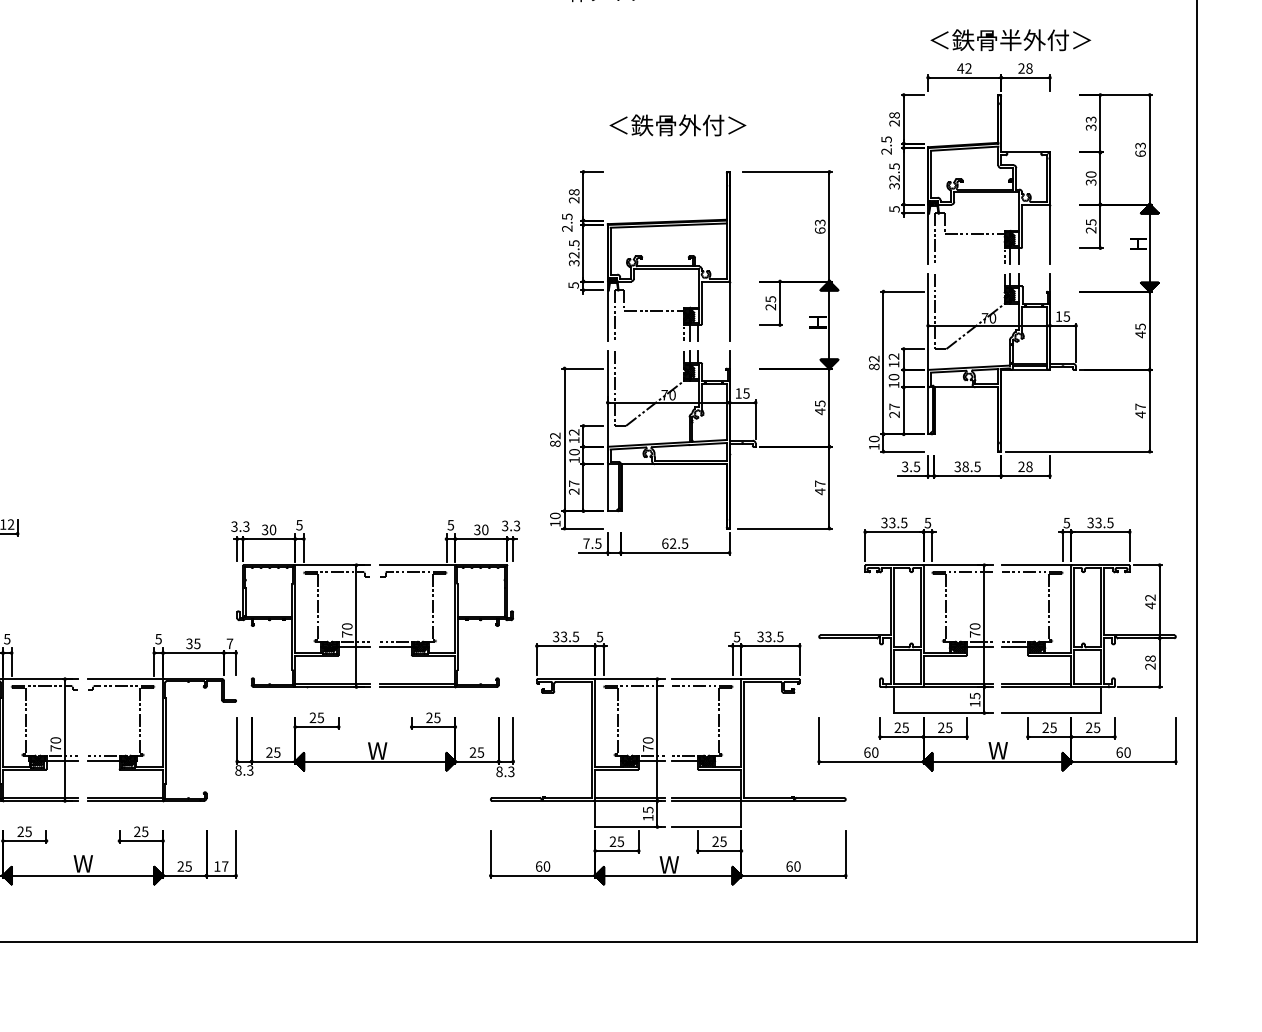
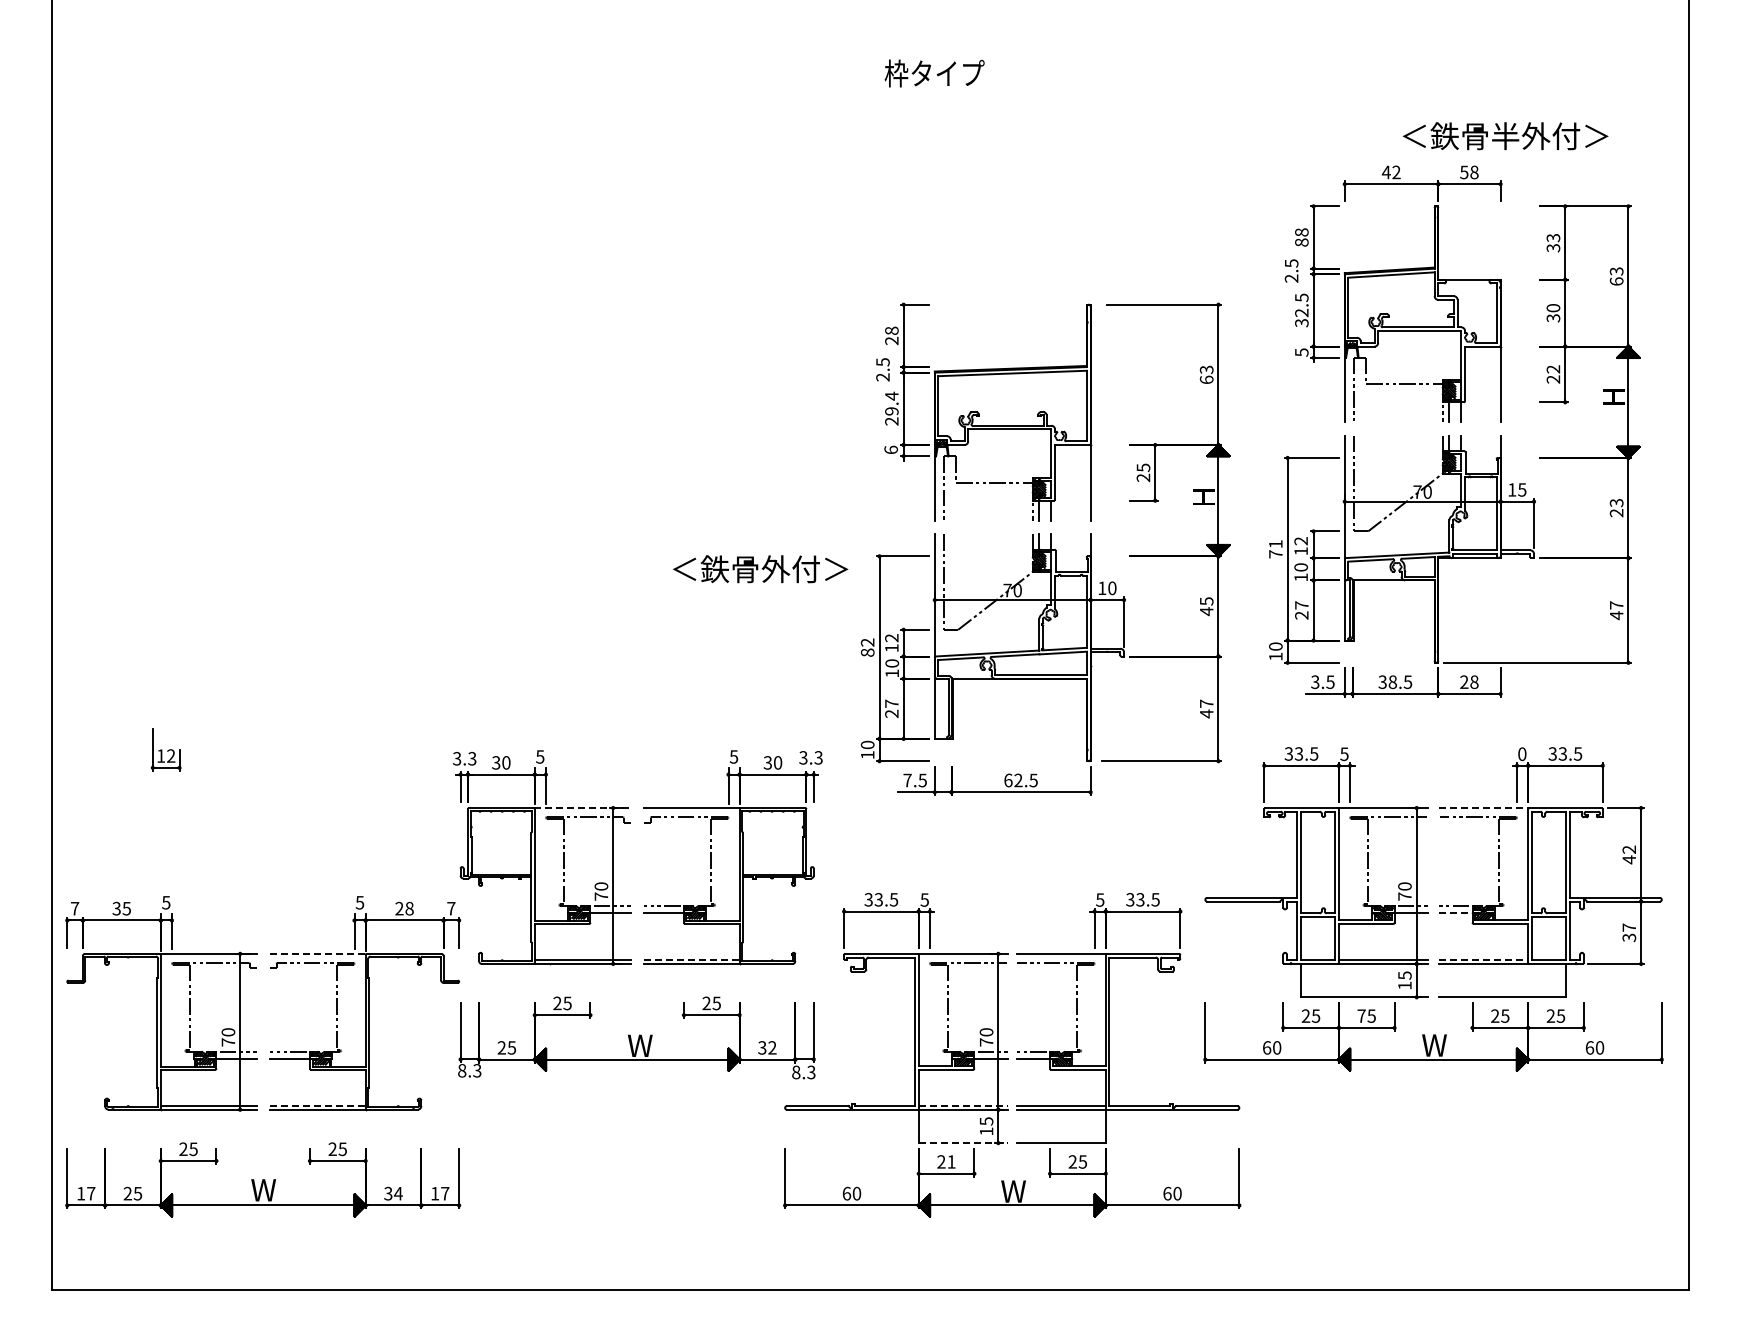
text: (1010, 40) -> (1505, 136), moved
text: (1021, 68) -> (1464, 172), 28 -> 58
text: (894, 123) -> (1301, 242), 28 -> 88
text: (677, 125) -> (760, 569), moved
text: (1091, 222) -> (1553, 369), 25 -> 22
text: (573, 252) -> (891, 408), 32.5 -> 29.4
text: (573, 285) -> (890, 449), 5 -> 6
text: (1140, 331) -> (1616, 508), 45 -> 23
text: (874, 363) -> (1275, 549), 82 -> 71
text: (746, 392) -> (1112, 587), 15 -> 10
text: (1067, 522) -> (1522, 753), 5 -> 0
line: (332, 565) -> (582, 808), solid -> dashed
line: (1037, 565) -> (1484, 808), solid -> dashed
text: (193, 643) -> (404, 908), 35 -> 28
line: (1015, 646) -> (1456, 912), solid -> dashed
text: (1150, 662) -> (1629, 932), 28 -> 37
line: (126, 678) -> (318, 953), solid -> dashed
line: (417, 683) -> (691, 959), solid -> dashed
line: (1036, 683) -> (1483, 959), solid -> dashed
text: (941, 727) -> (1361, 1015), 25 -> 75
text: (477, 752) -> (767, 1047), 25 -> 32
line: (125, 797) -> (317, 1105), solid -> dashed
line: (630, 797) -> (963, 1105), solid -> dashed
line: (630, 827) -> (963, 1143), solid -> dashed
text: (620, 841) -> (951, 1161), 25 -> 21
text: (184, 866) -> (393, 1193), 25 -> 34

